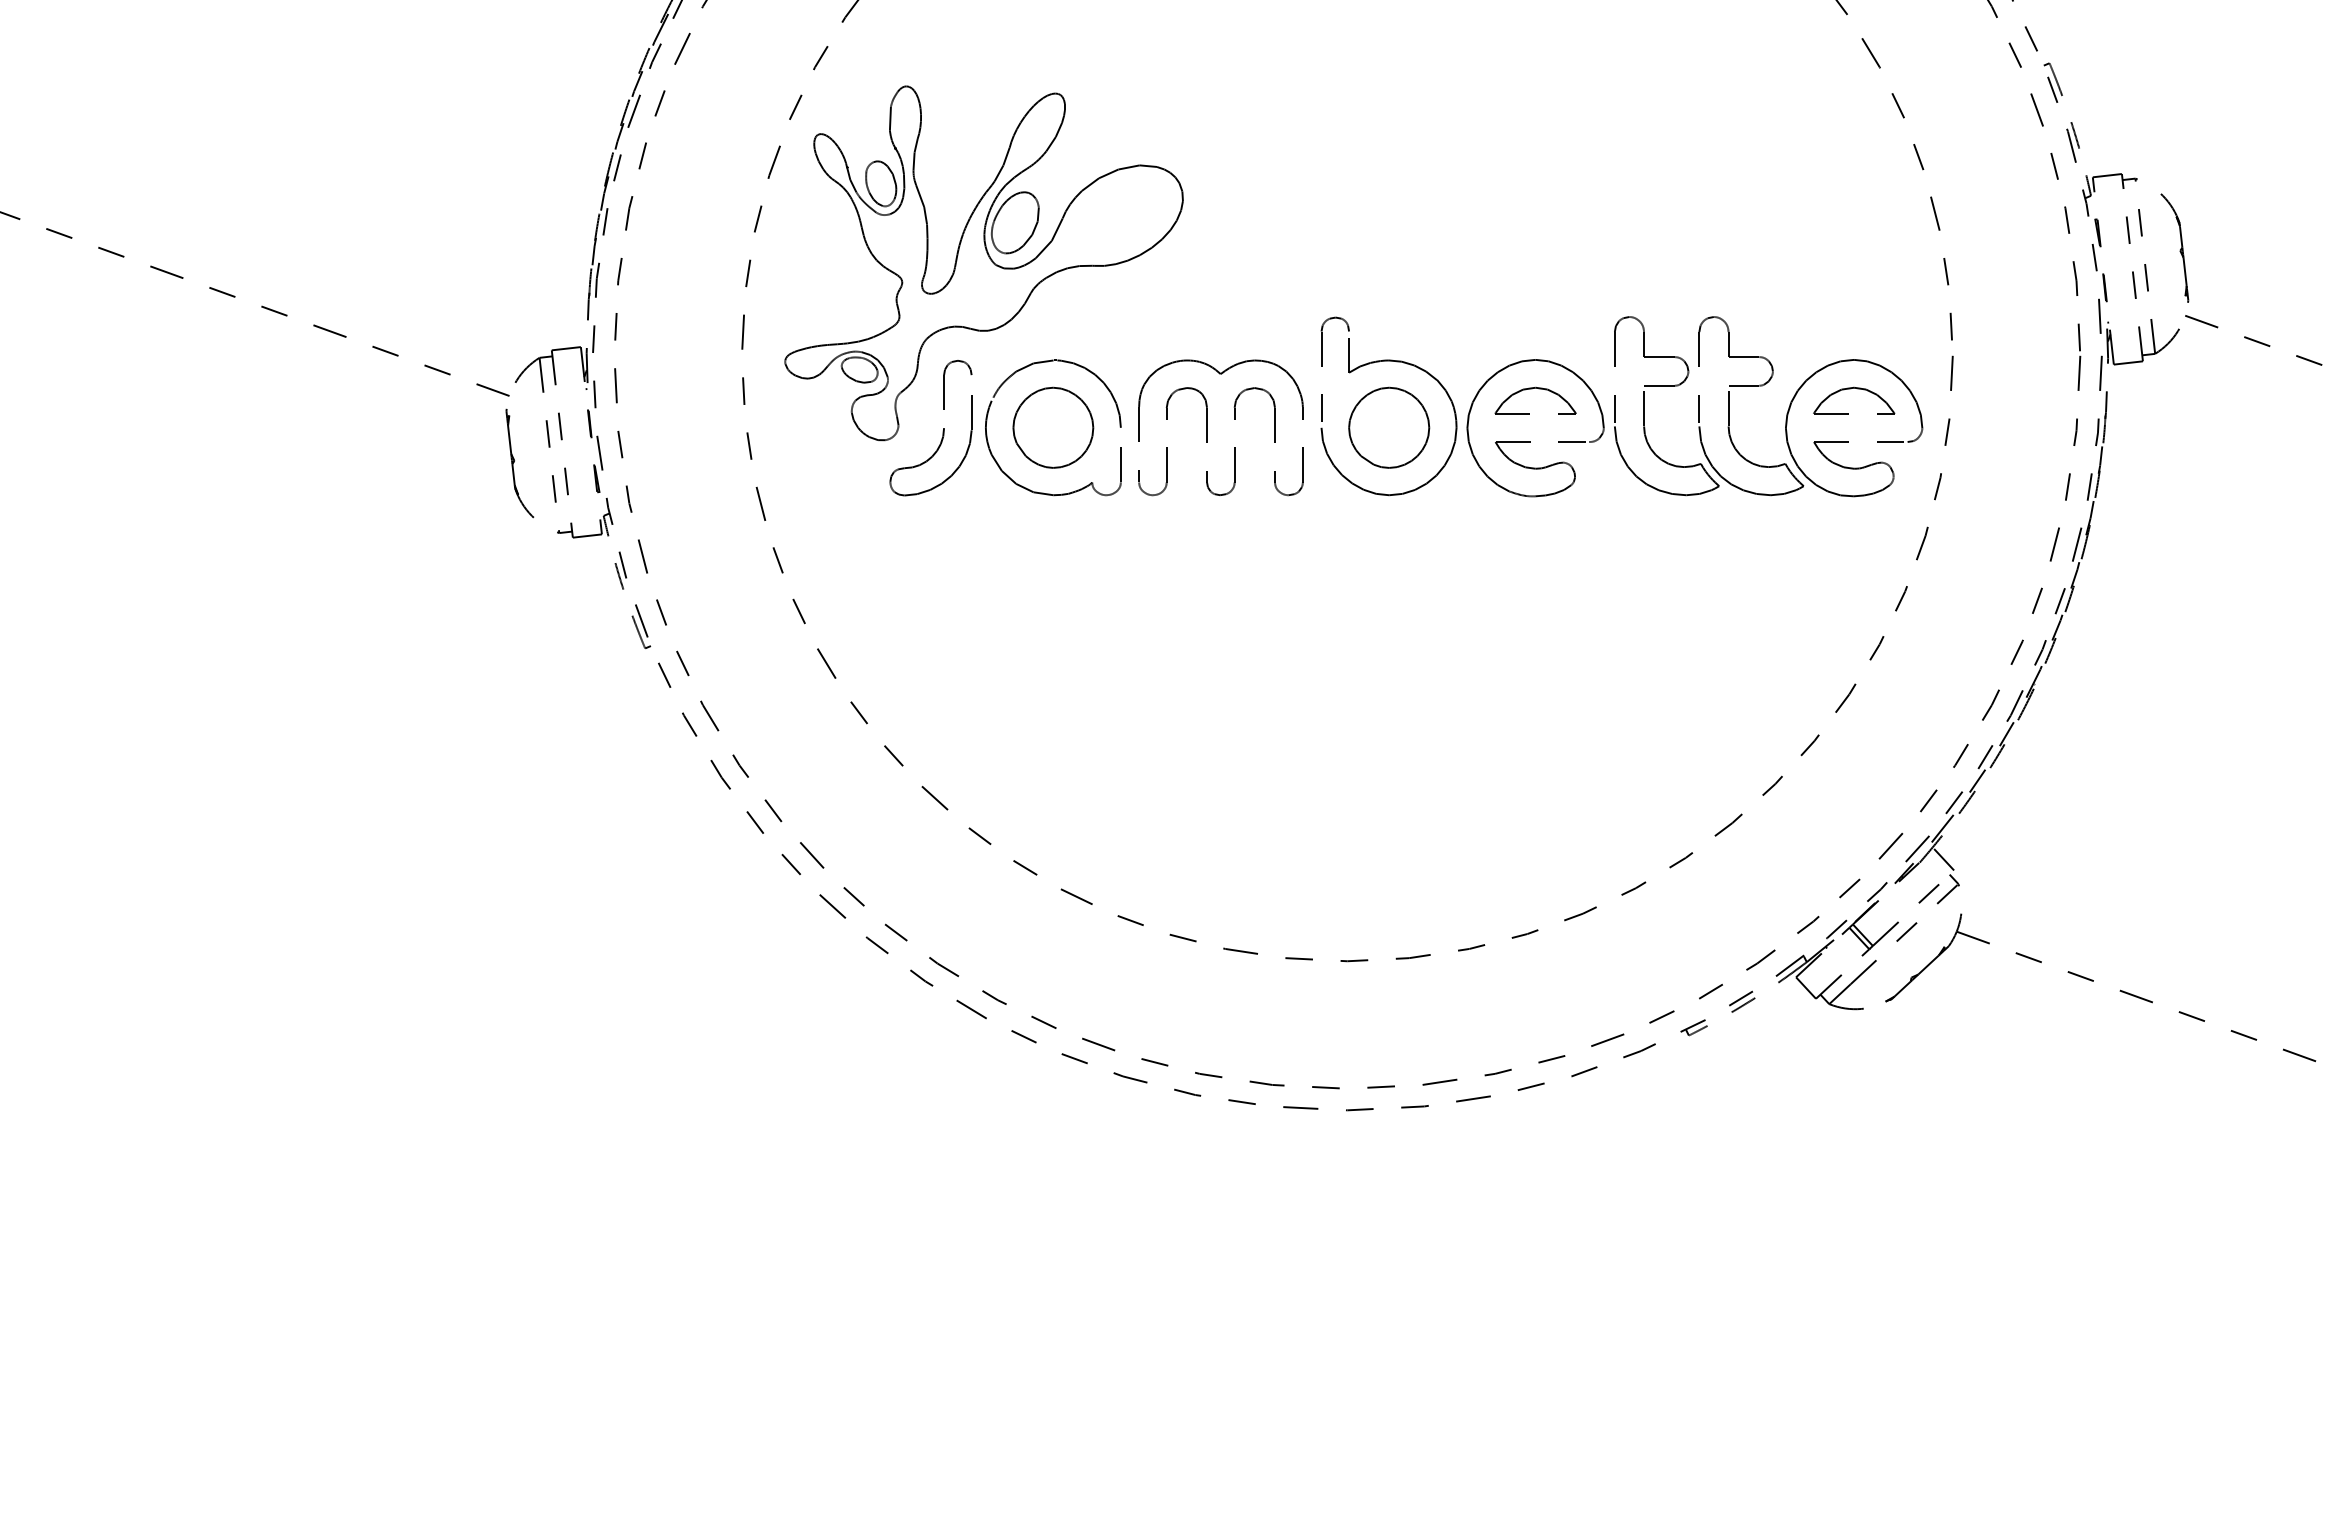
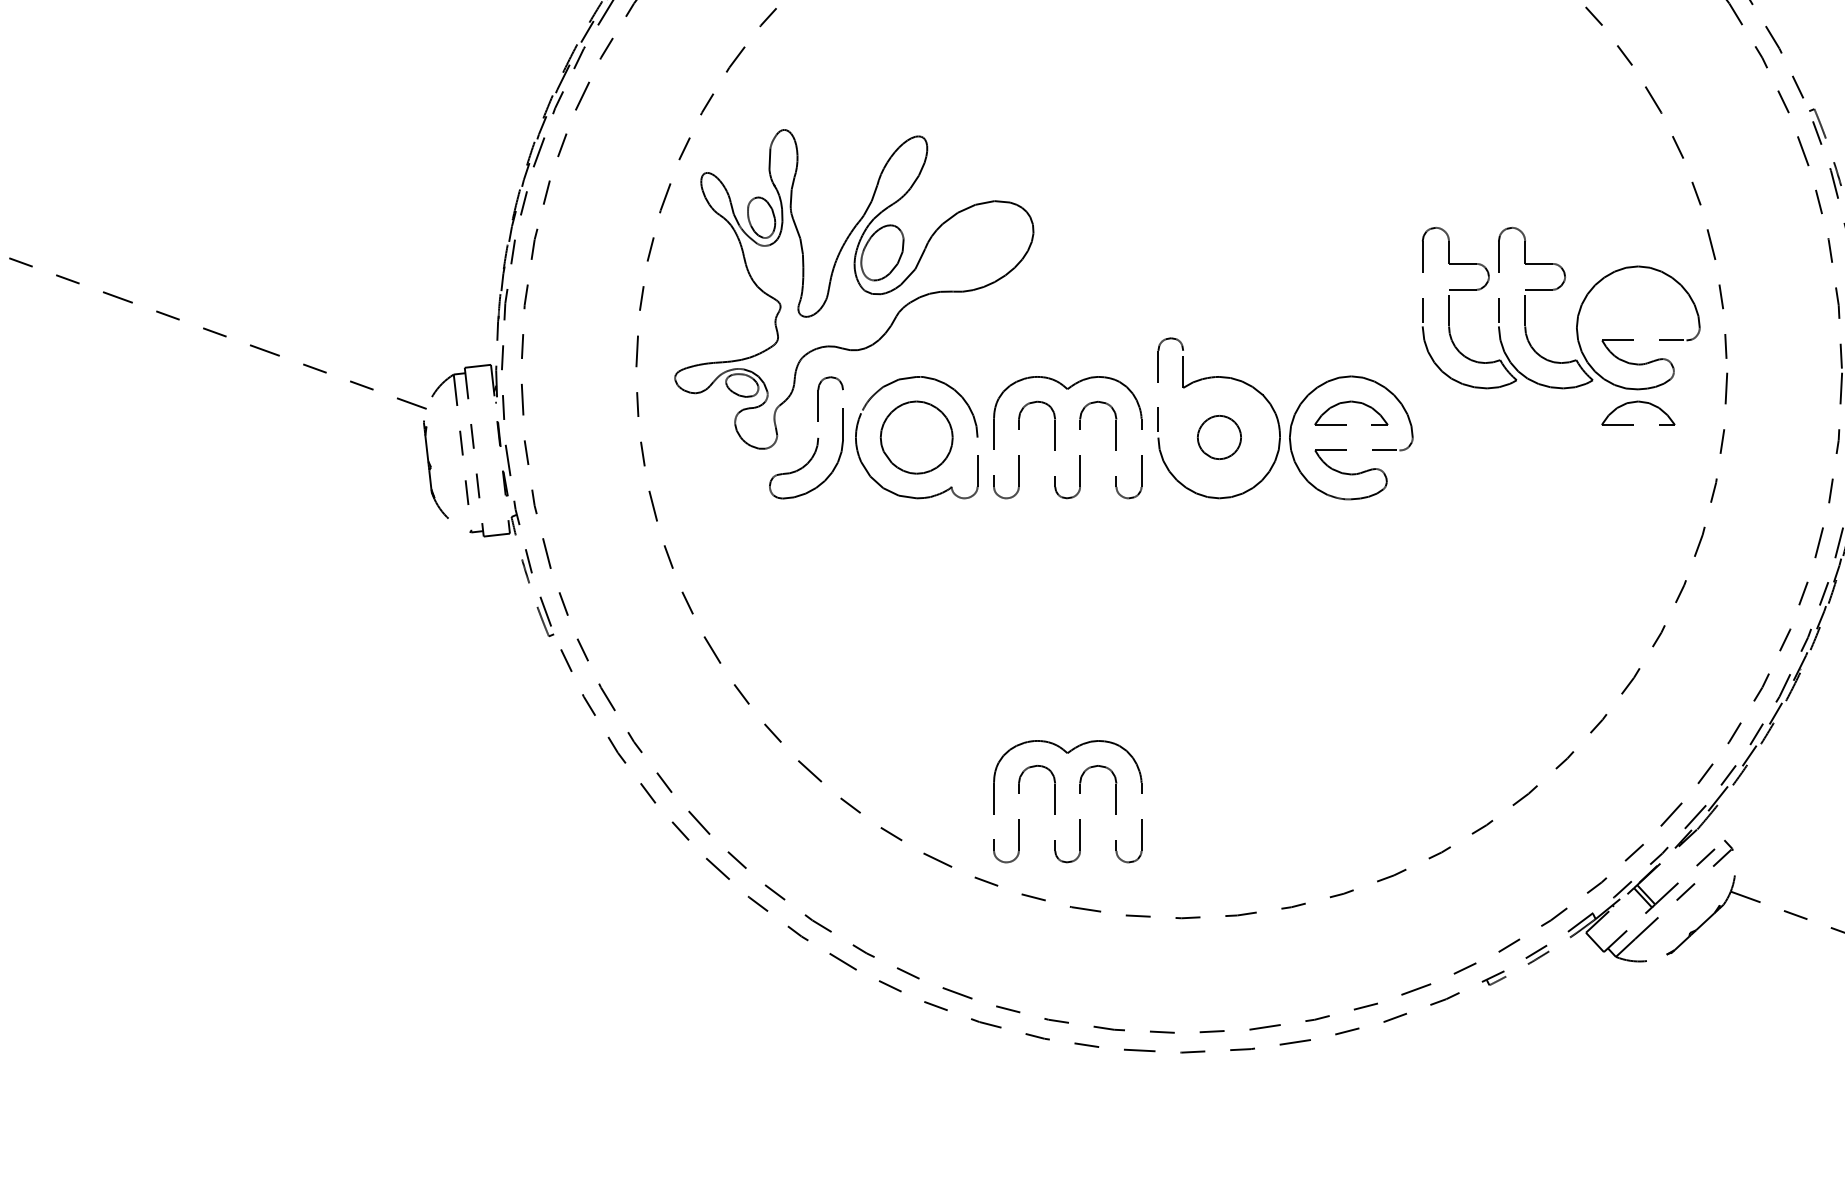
part: (1786, 413) -> (1577, 314), moved
part: (1389, 427) -> (1219, 437), size x0.6
part: (1207, 831) -> (1055, 801), added
line: (1944, 859) -> (1719, 826), removed

